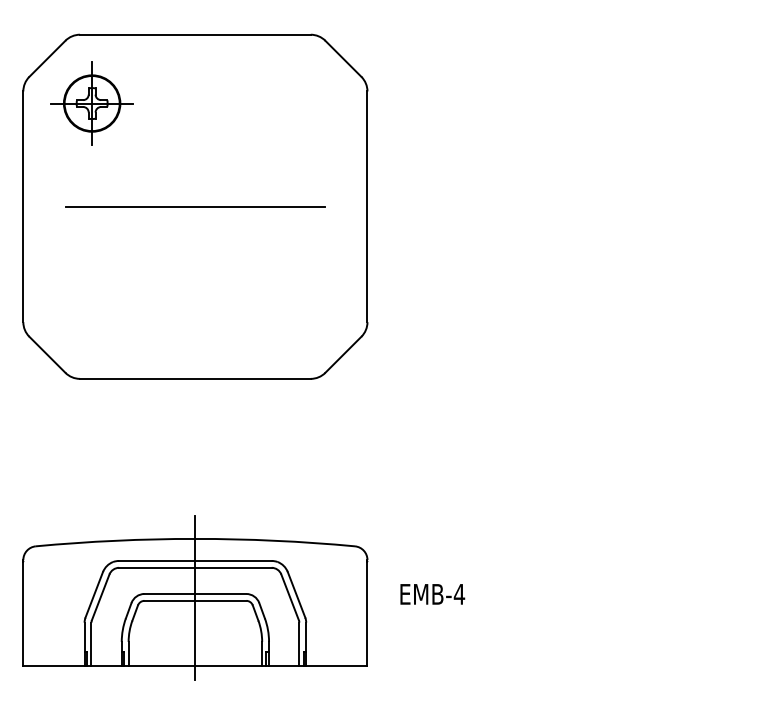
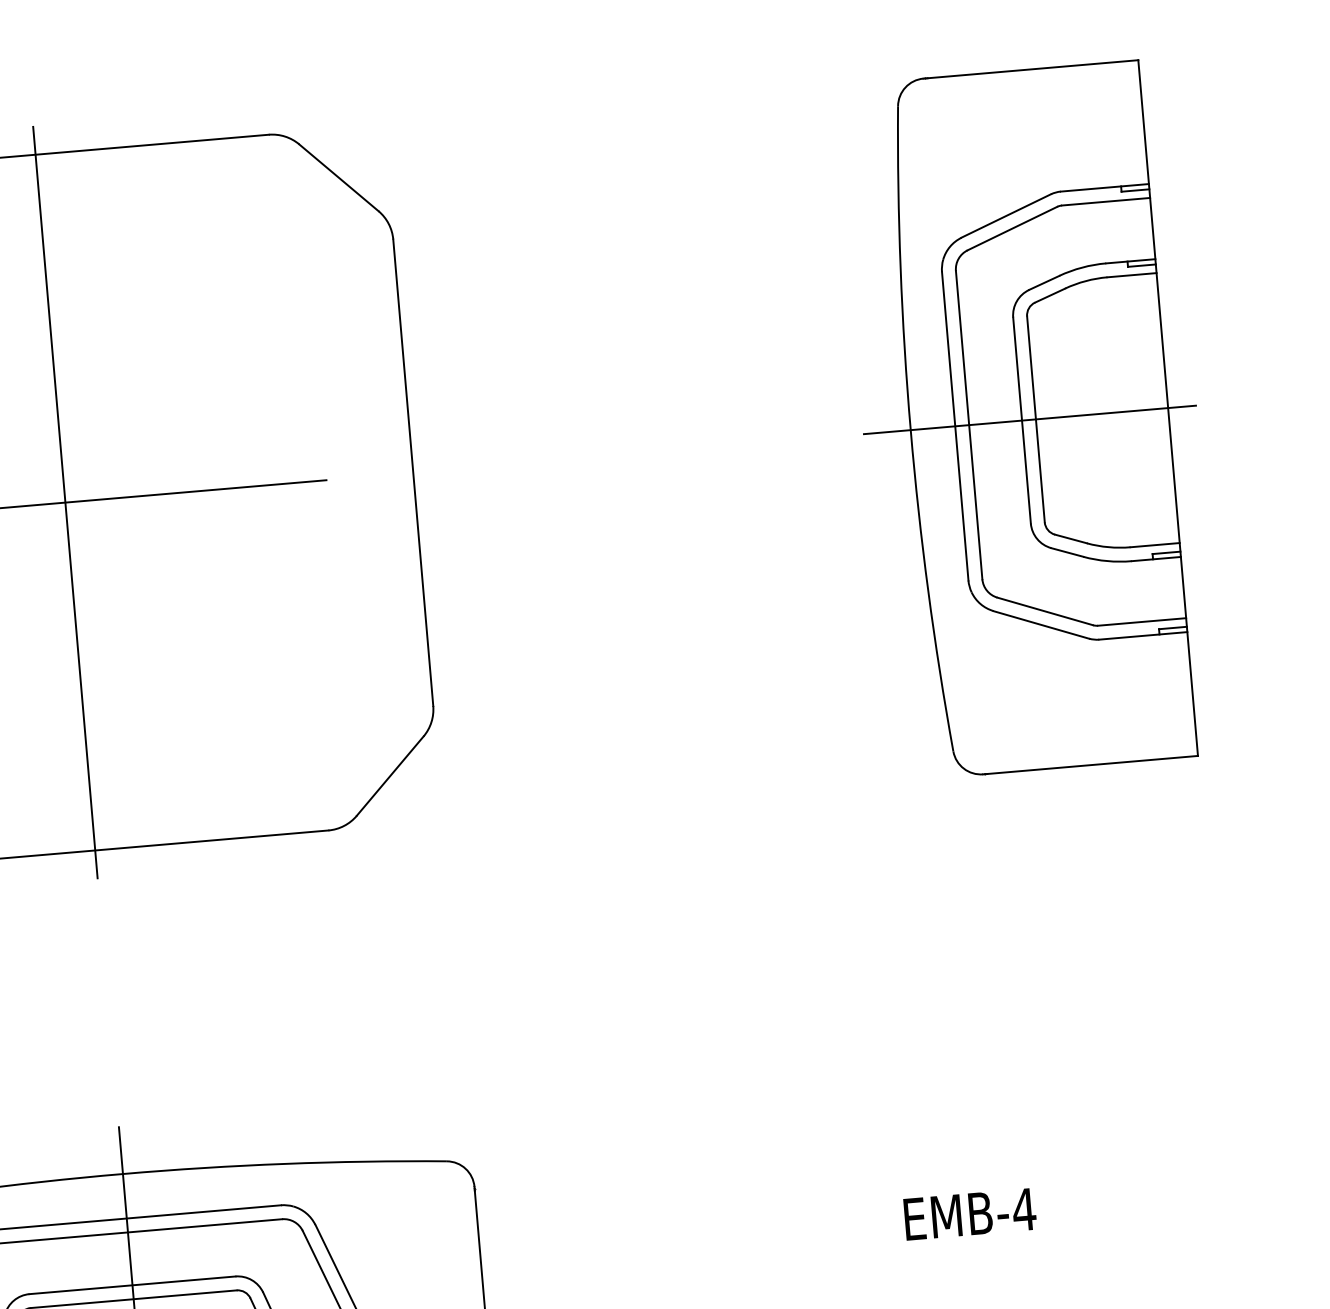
line: (195, 206) -> (65, 501), added
part: (672, 206) -> (1029, 419), added
text: (432, 594) -> (969, 1214), moved

